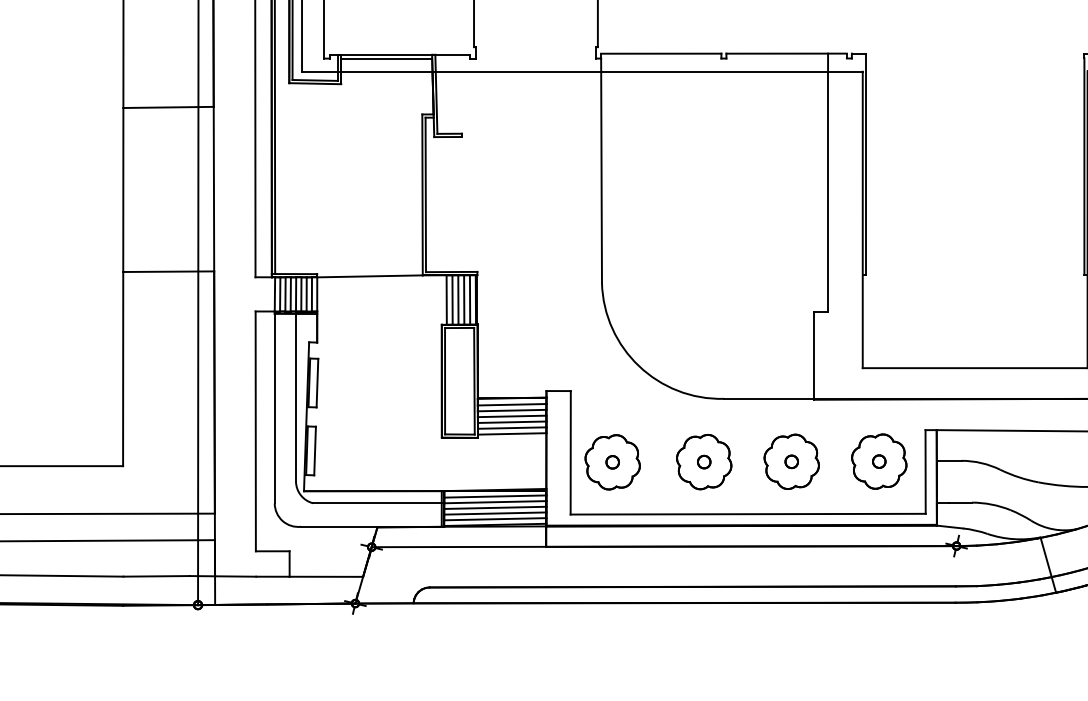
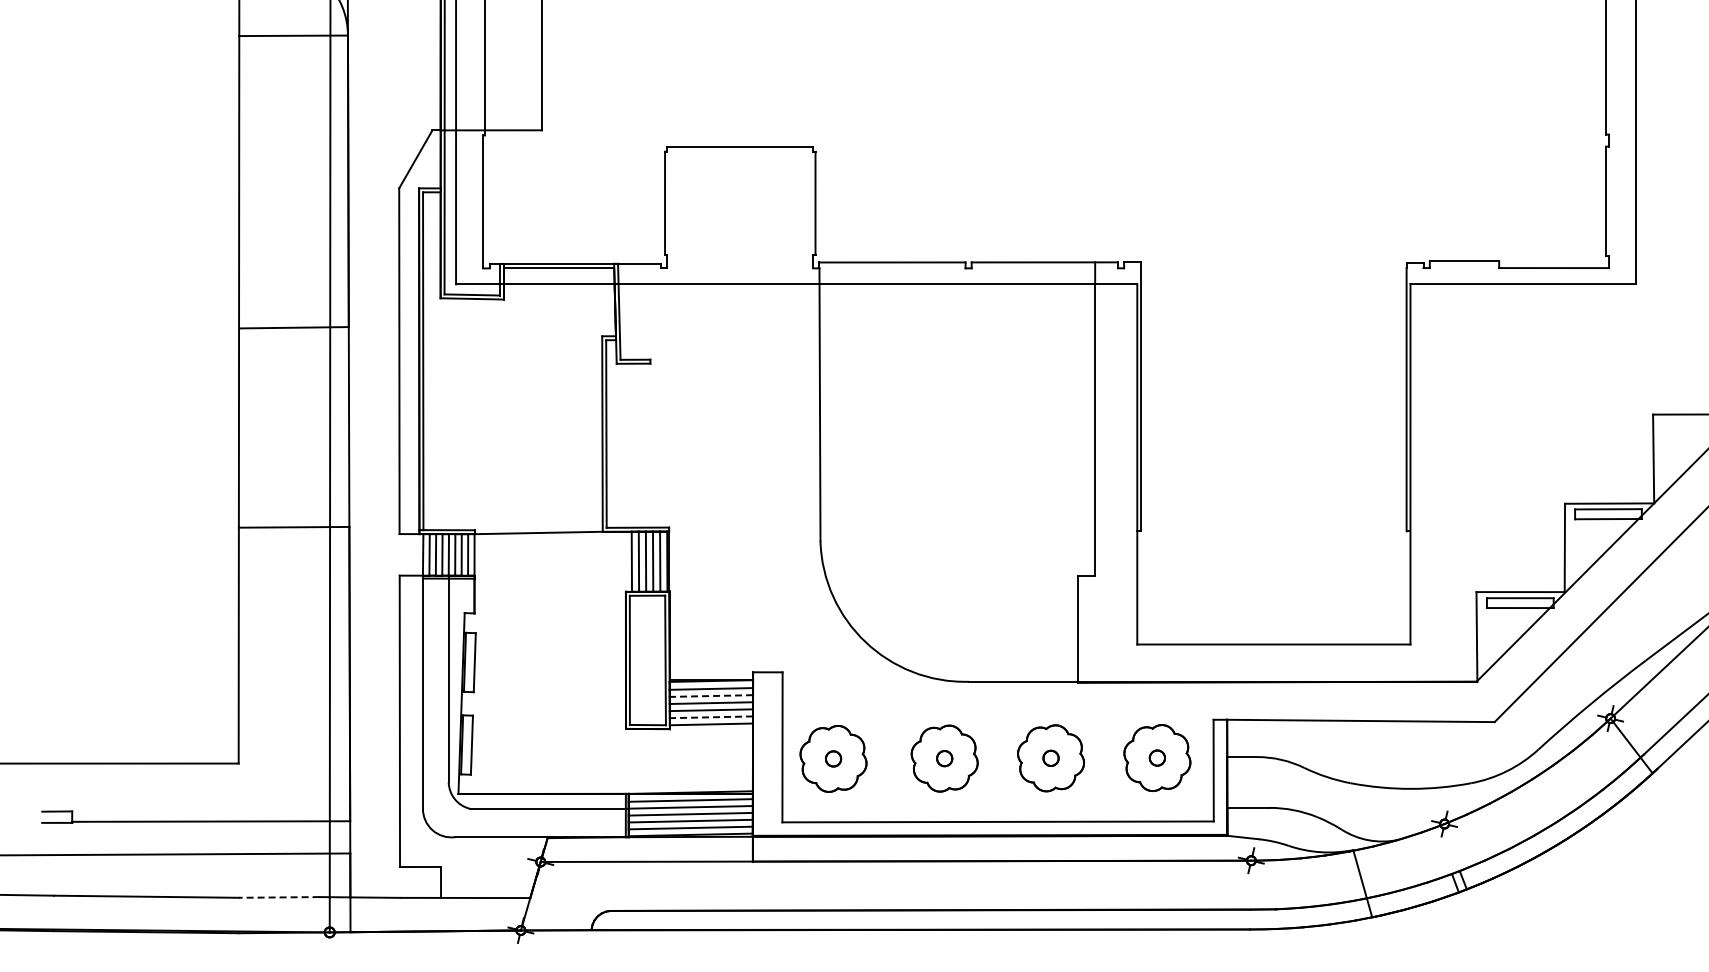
line: (512, 410) -> (711, 696), solid -> dashed
line: (512, 428) -> (711, 717), solid -> dashed
line: (155, 576) -> (278, 897), solid -> dashed

